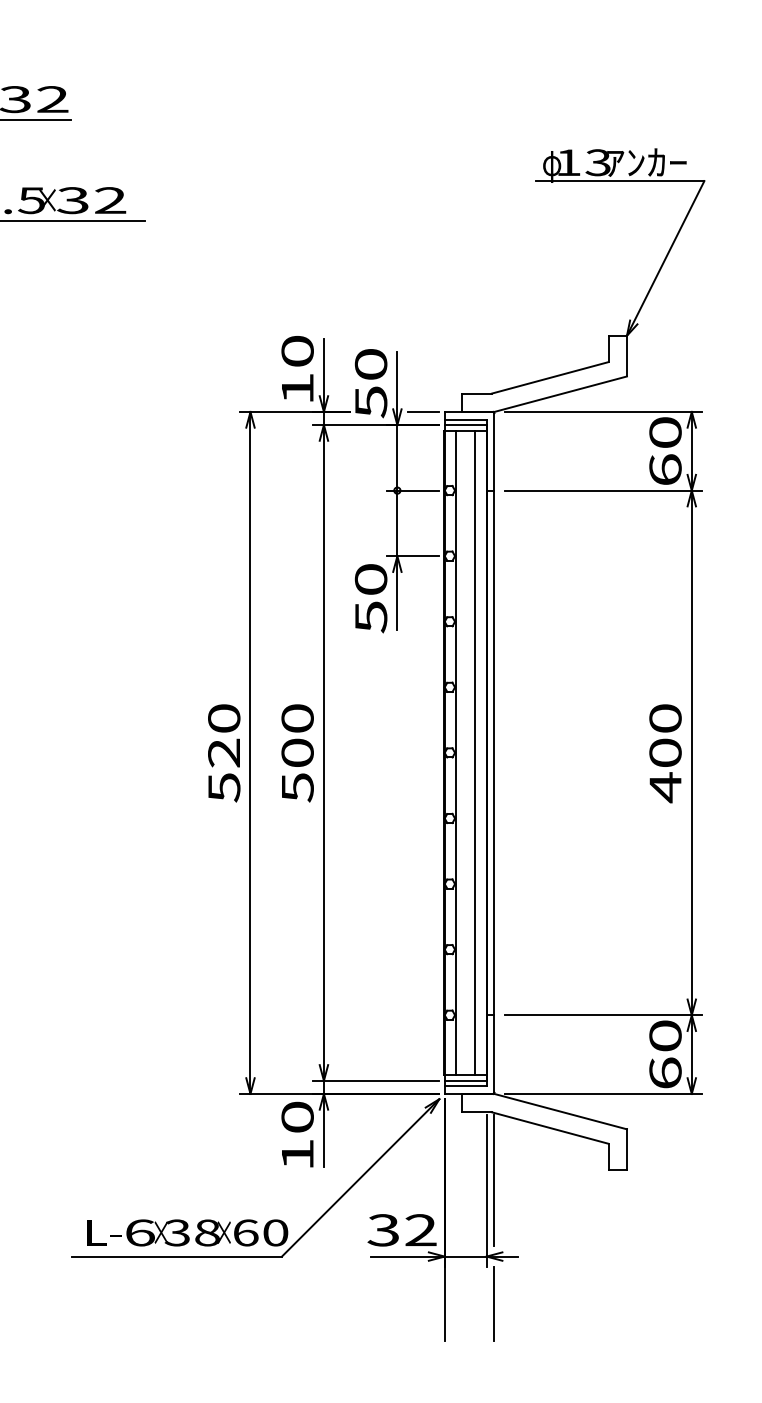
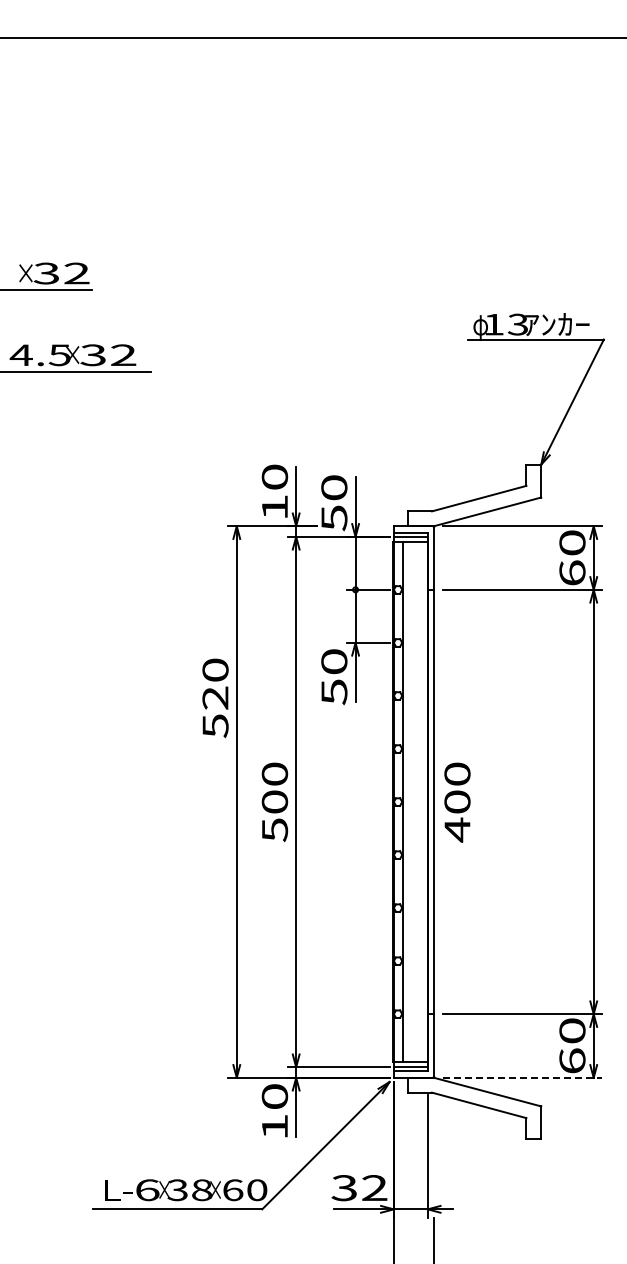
line: (423, 412) -> (376, 526), removed
line: (475, 752) -> (418, 801), removed
text: (224, 753) -> (215, 698), moved
text: (665, 753) -> (457, 802), moved
line: (603, 1093) -> (522, 1077), solid -> dashed
line: (494, 1180) -> (434, 1147), removed

